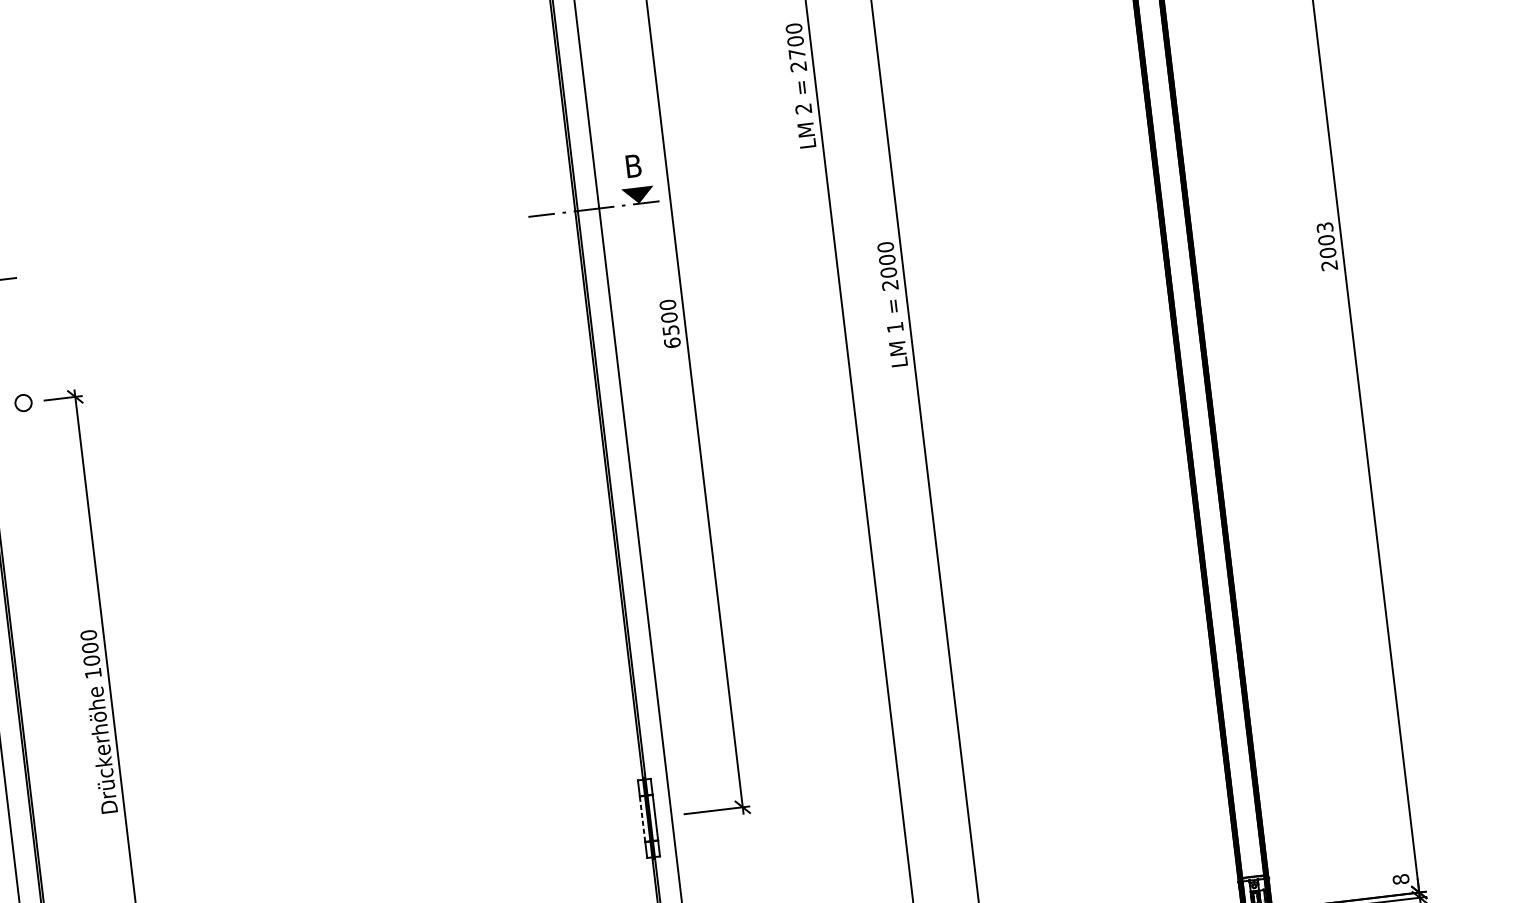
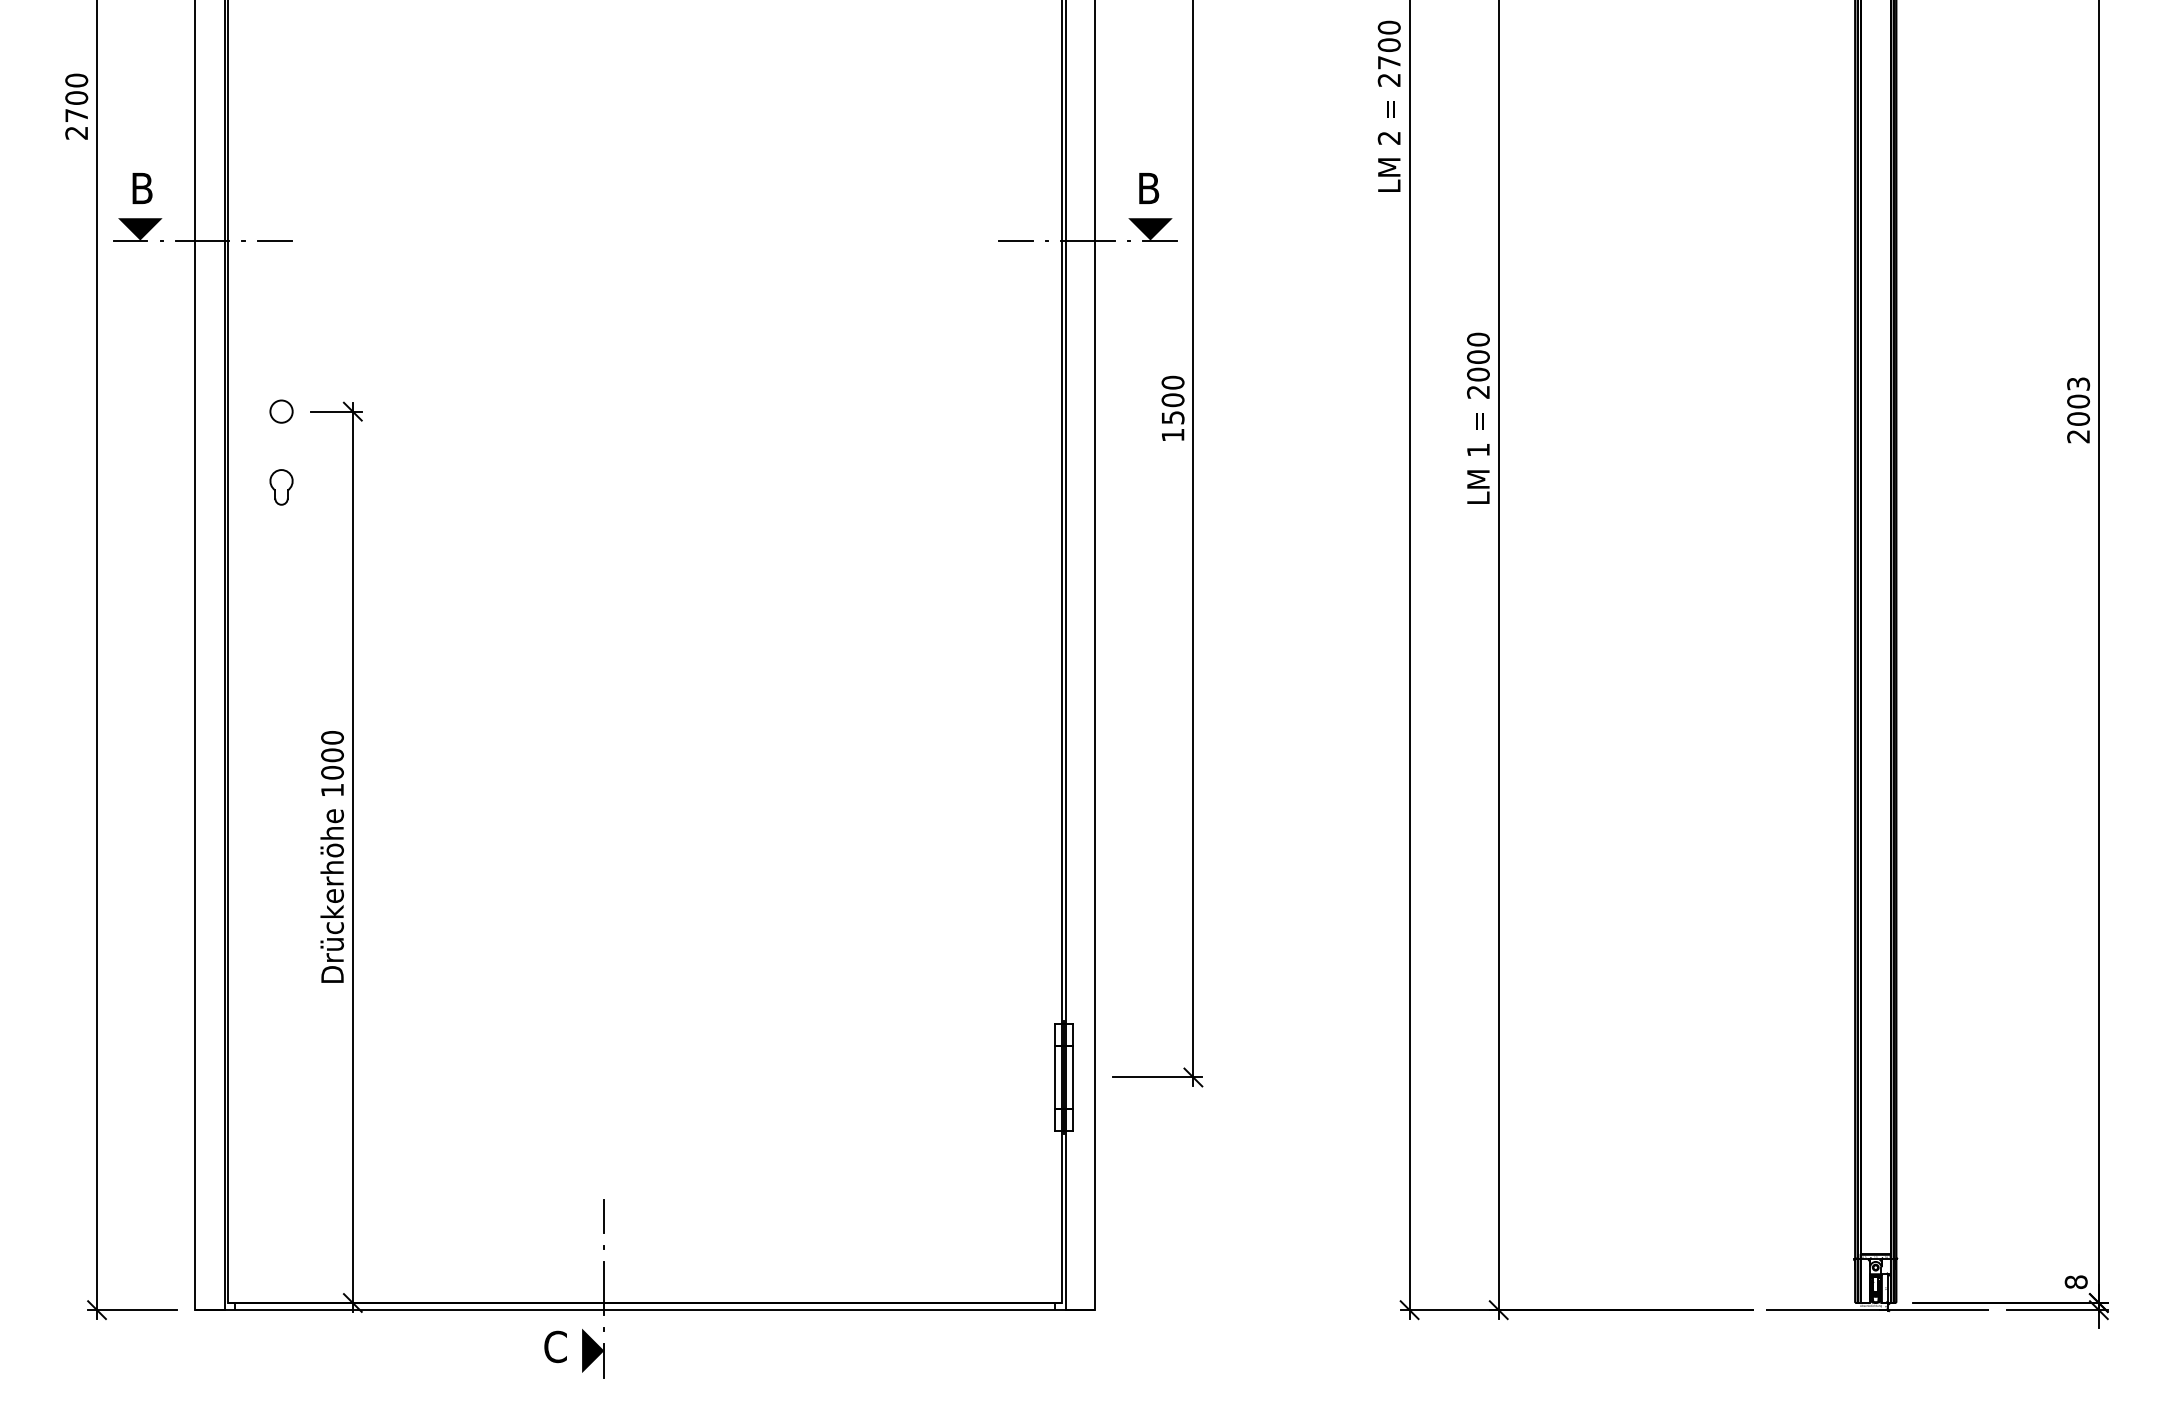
text: (671, 342) -> (1172, 434), 6500 -> 1500
part: (30, 458) -> (281, 487), added
line: (642, 818) -> (1055, 1076), dashed -> solid

